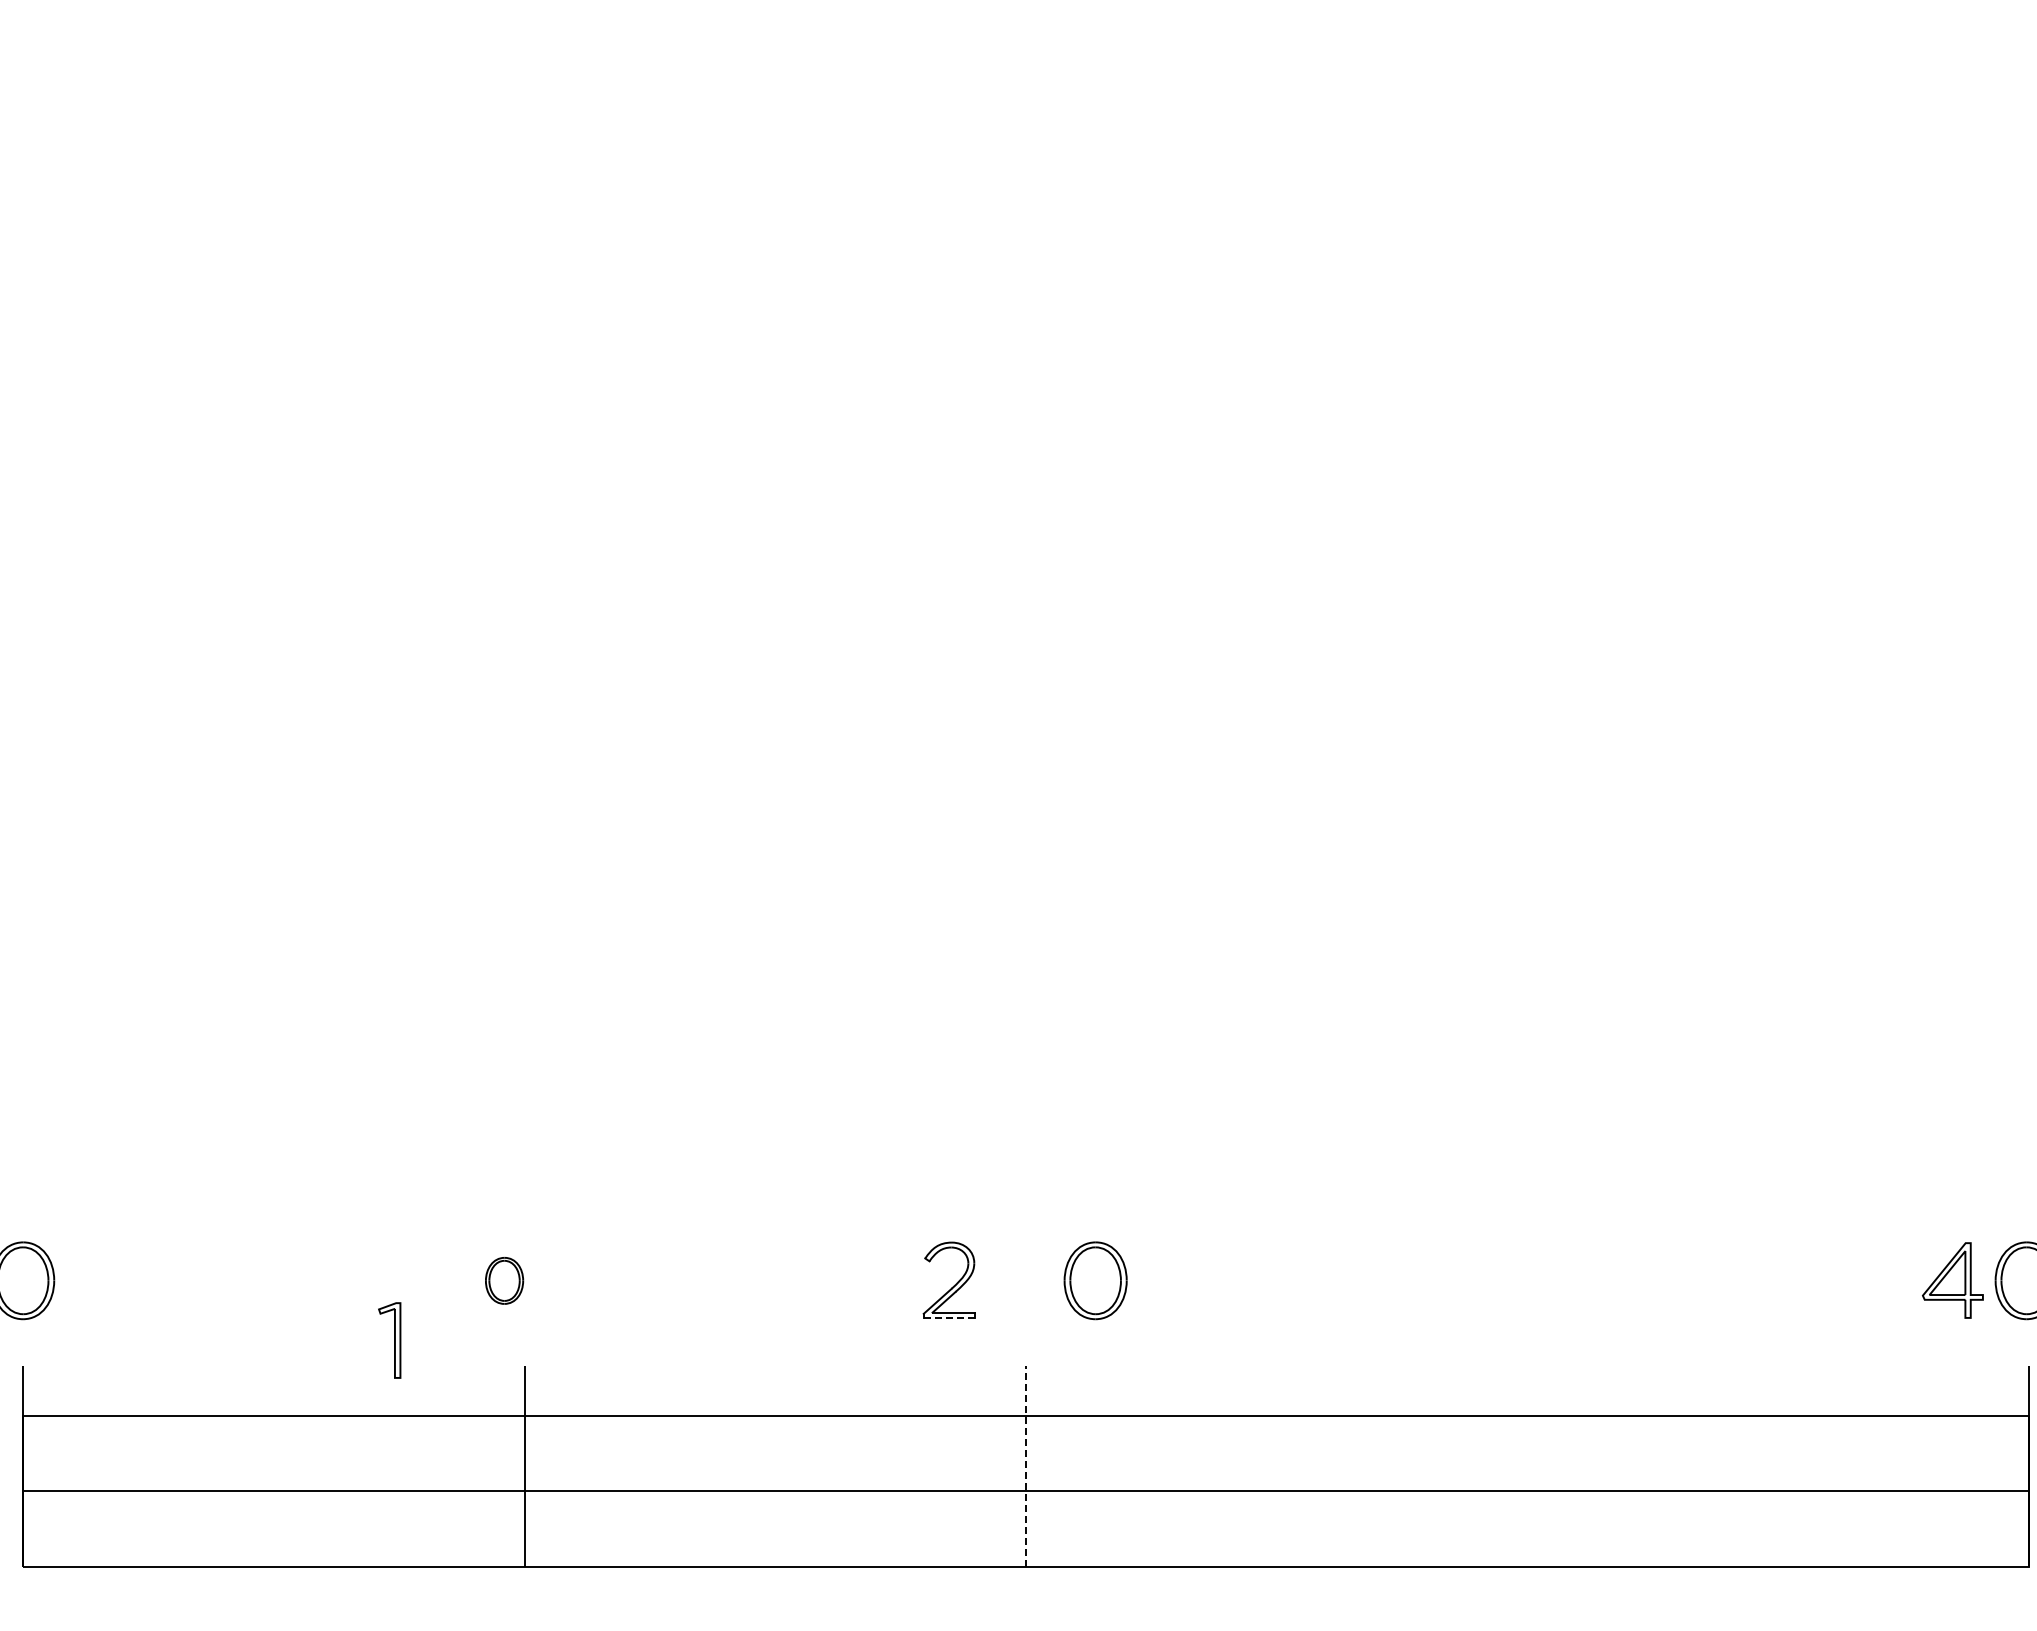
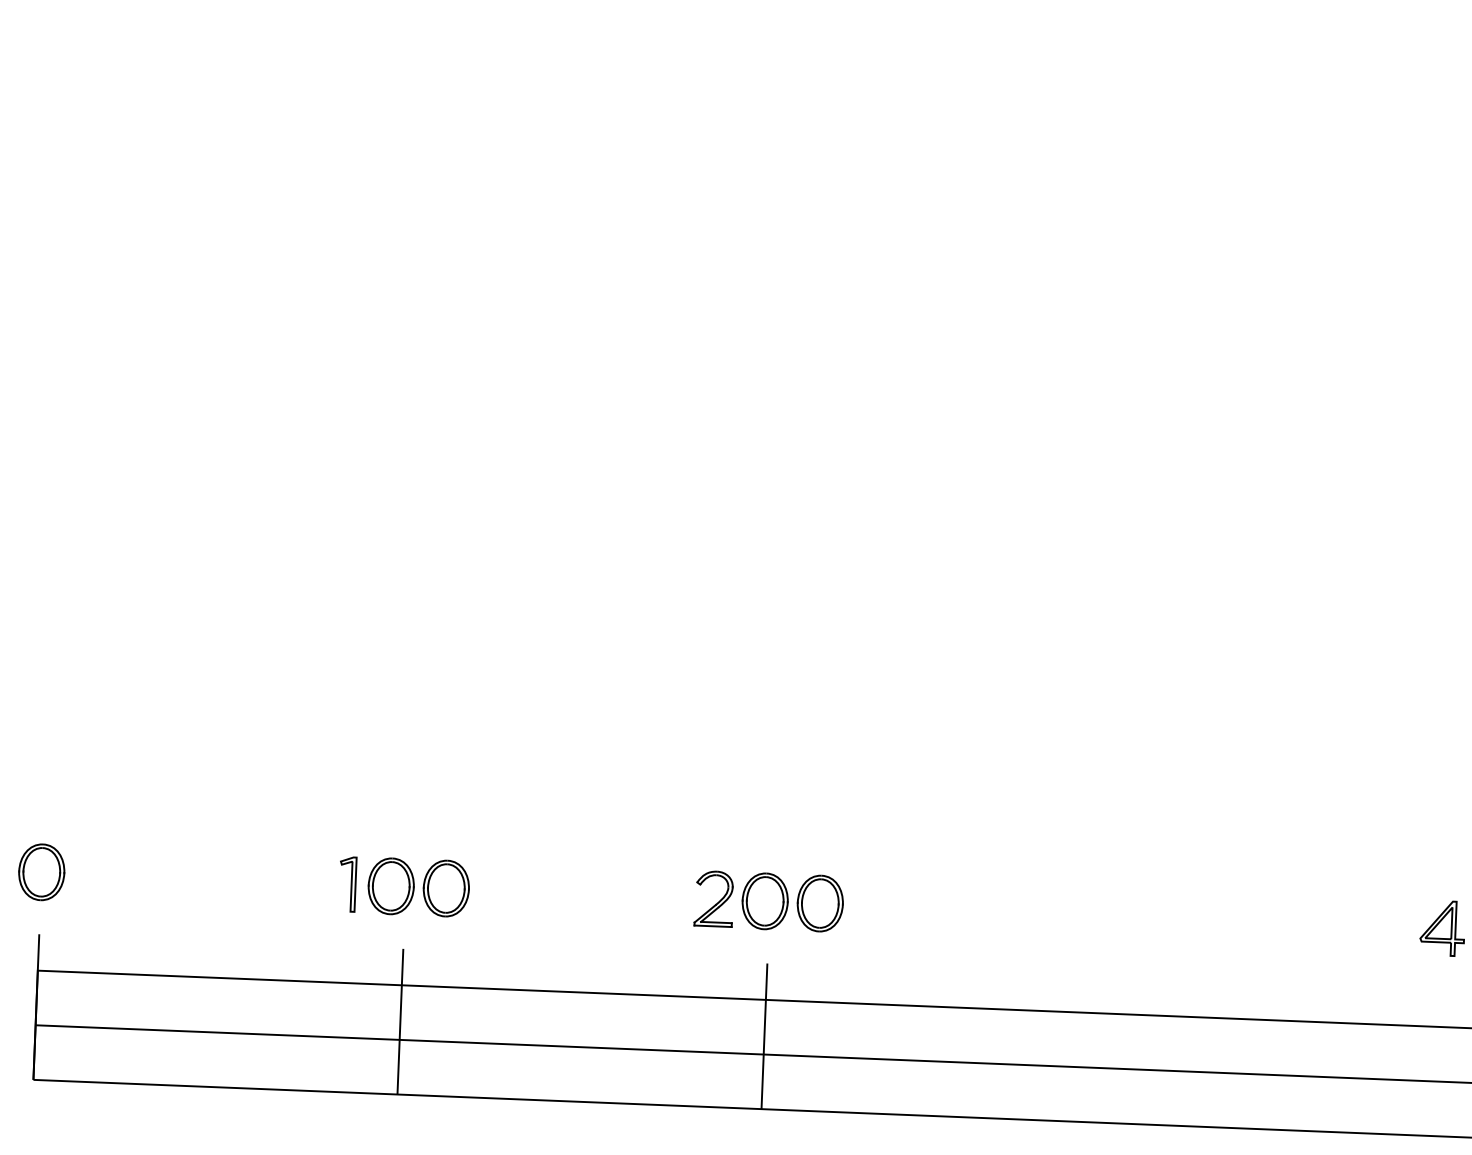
part: (504, 1280) -> (391, 886), size x1.67
part: (580, 1280) -> (446, 888), added
part: (1019, 1280) -> (765, 901), added
line: (949, 1317) -> (713, 925), dashed -> solid
part: (389, 1340) -> (347, 884), moved
line: (1026, 1465) -> (764, 1035), dashed -> solid

